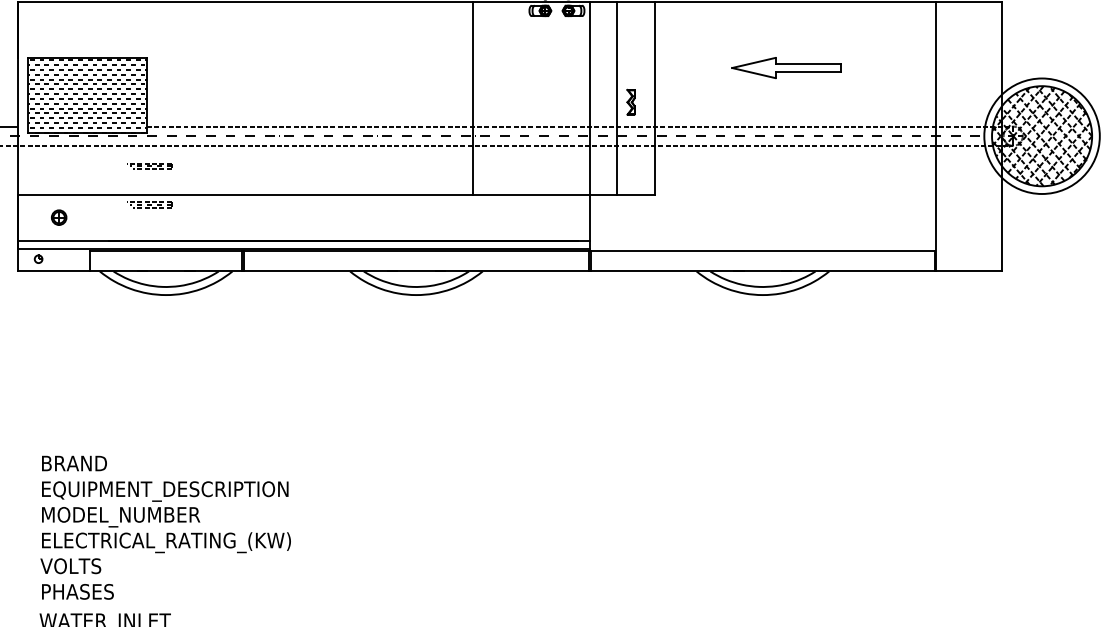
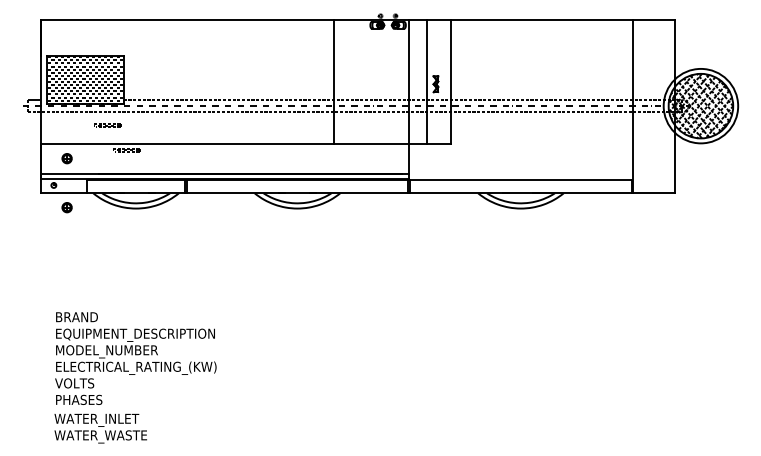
part: (785, 67) -> (535, 61), removed
line: (151, 166) -> (107, 125), moved
part: (58, 293) -> (66, 207), added

